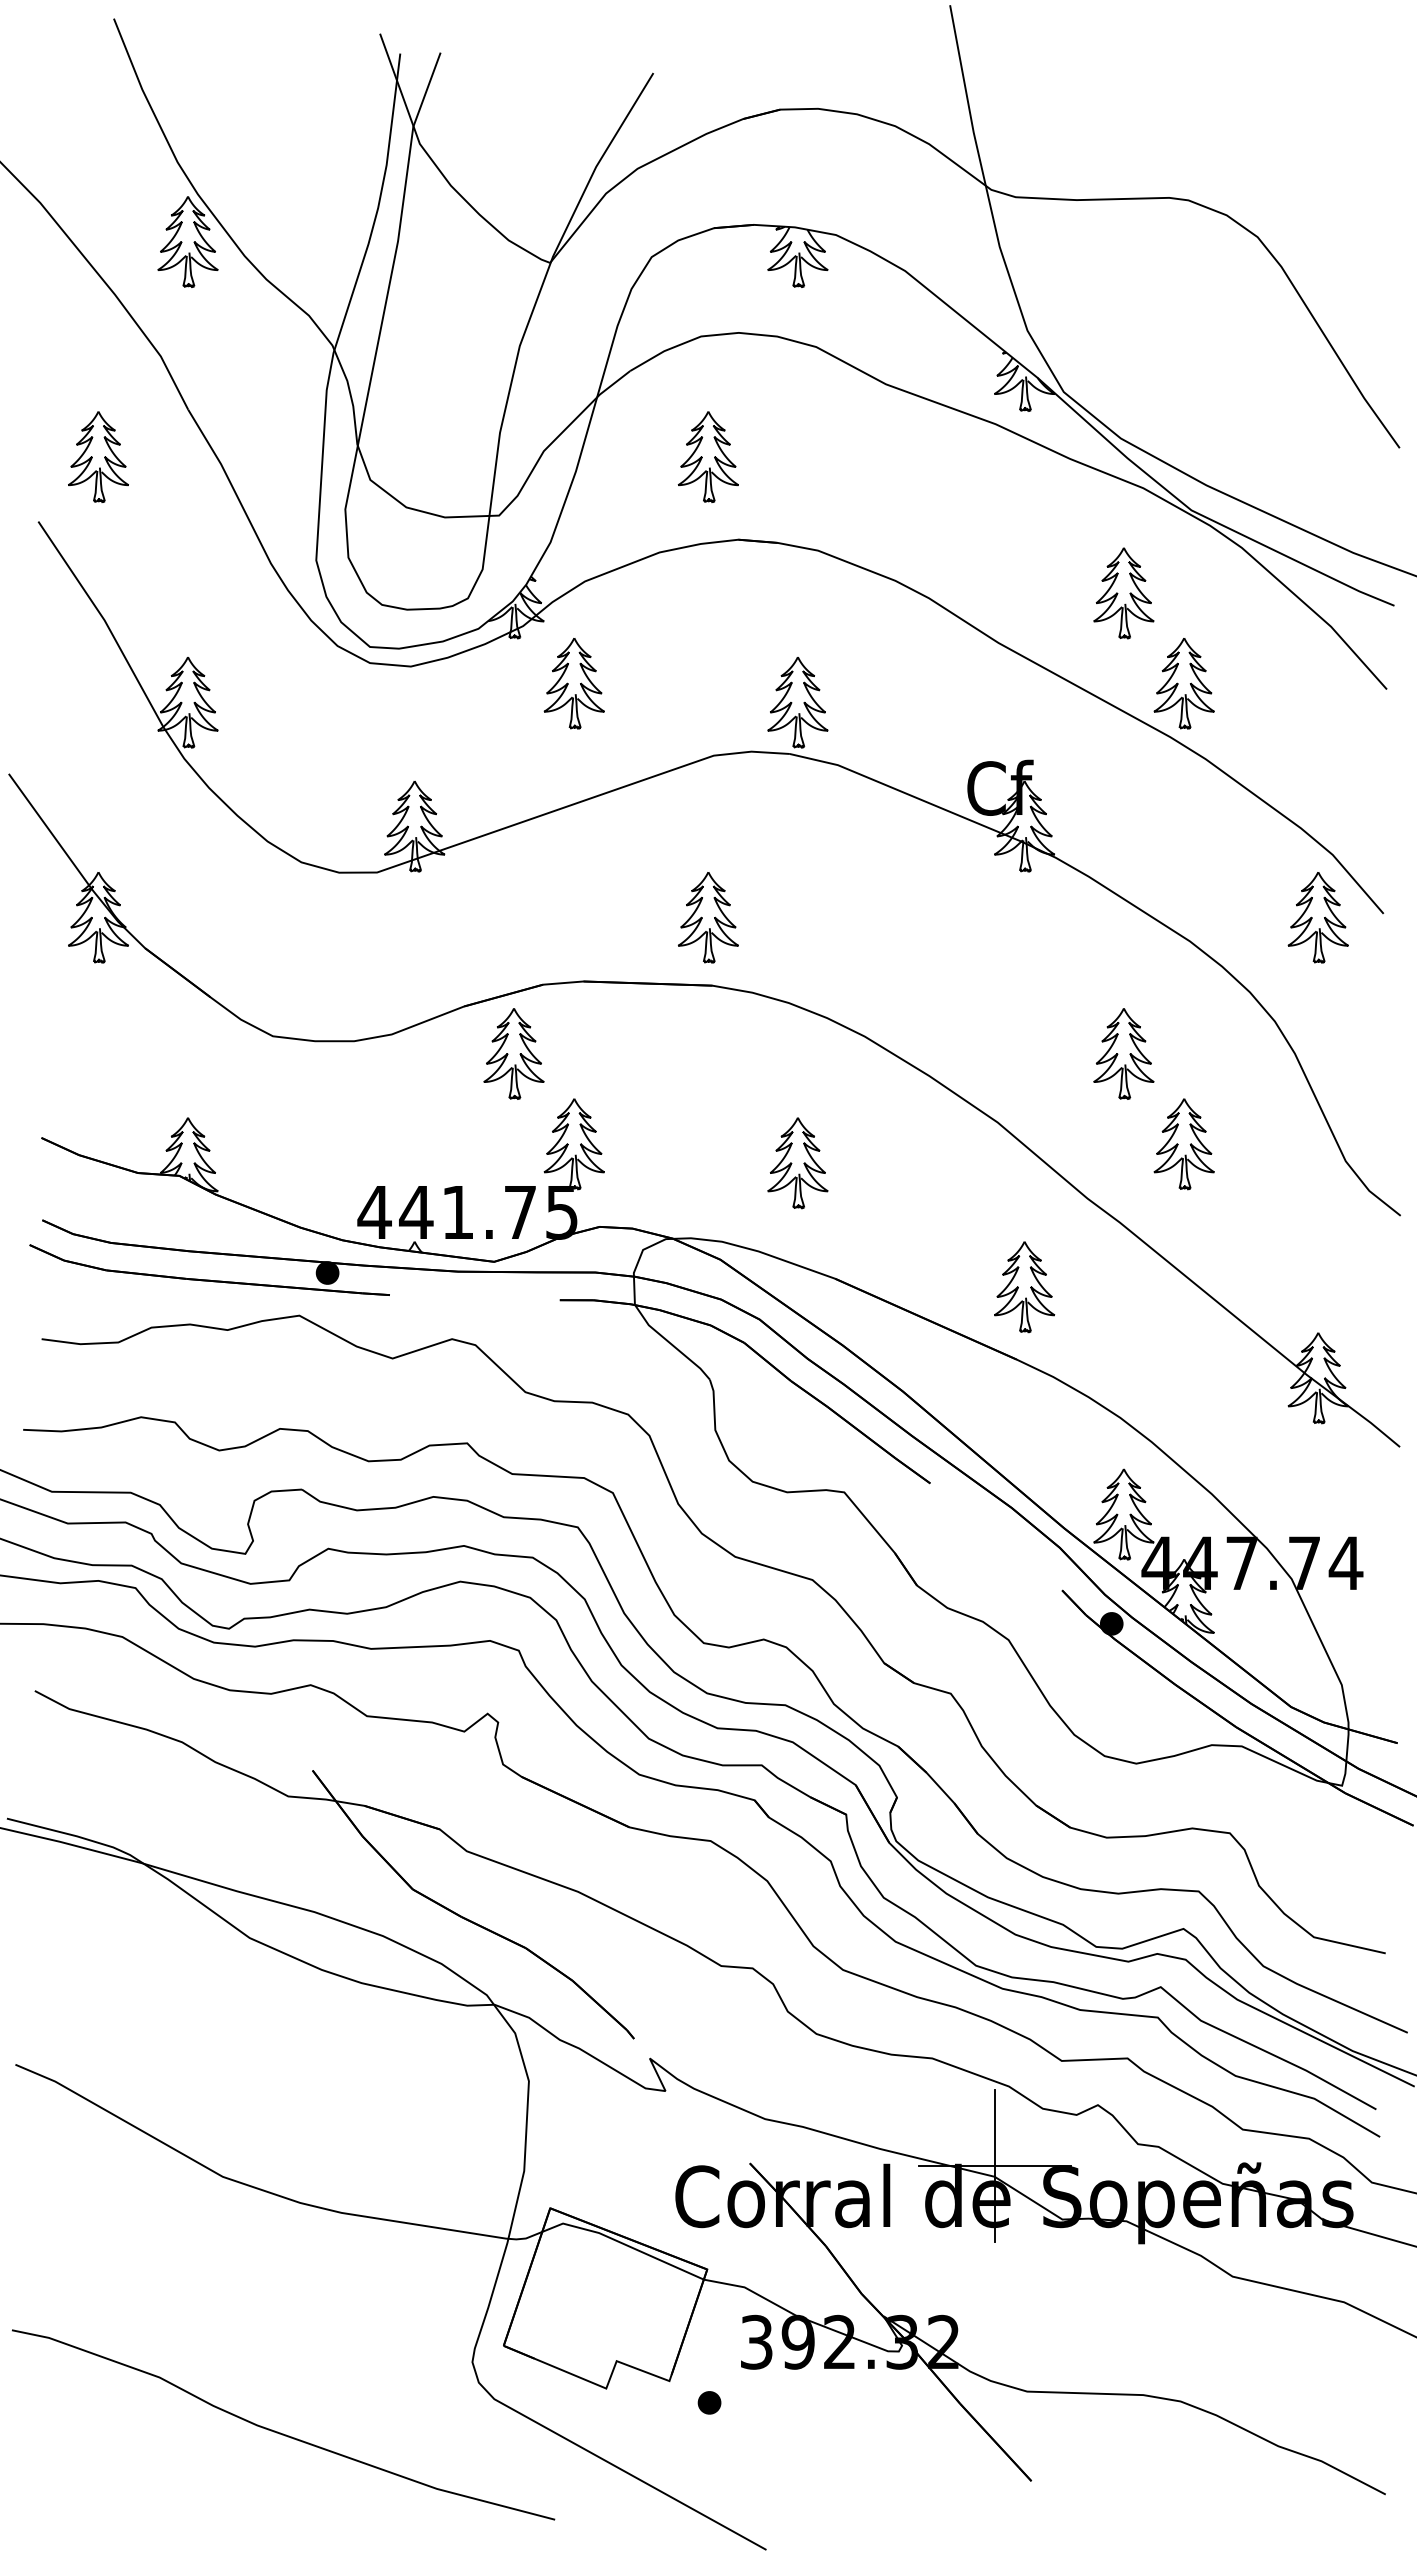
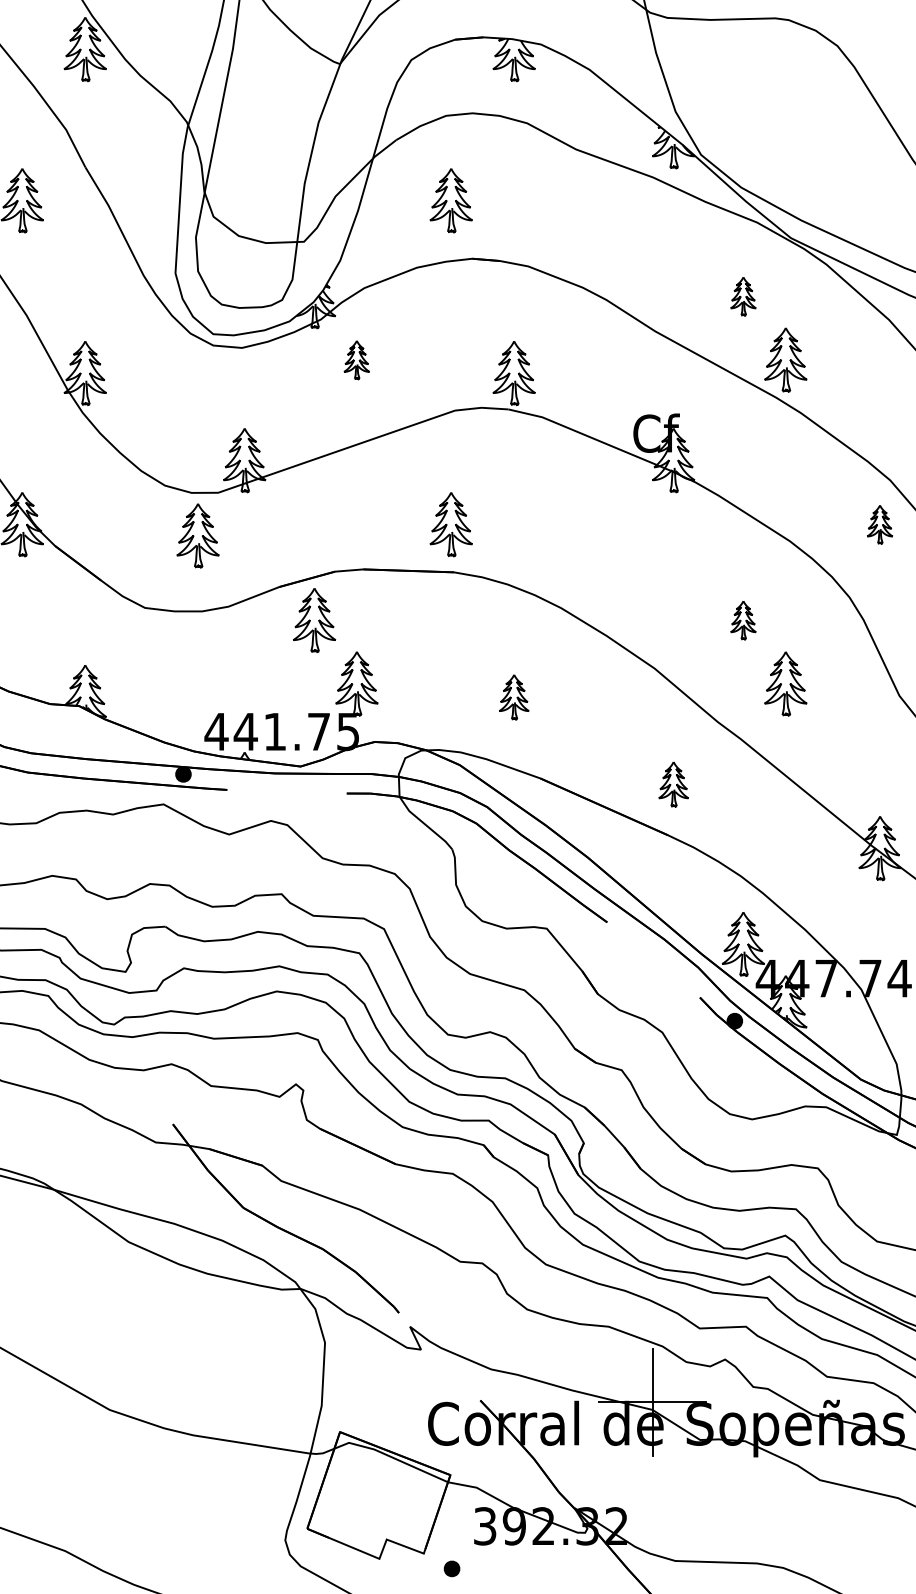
part: (1123, 593) -> (743, 296), size x0.6
part: (573, 683) -> (356, 359), size x0.6
part: (1317, 917) -> (879, 524), size x0.6
part: (348, 933) -> (198, 535), added
part: (1123, 1053) -> (743, 620), size x0.6
part: (797, 1163) -> (513, 697), size x0.7
part: (1024, 1287) -> (673, 784), size x0.7

